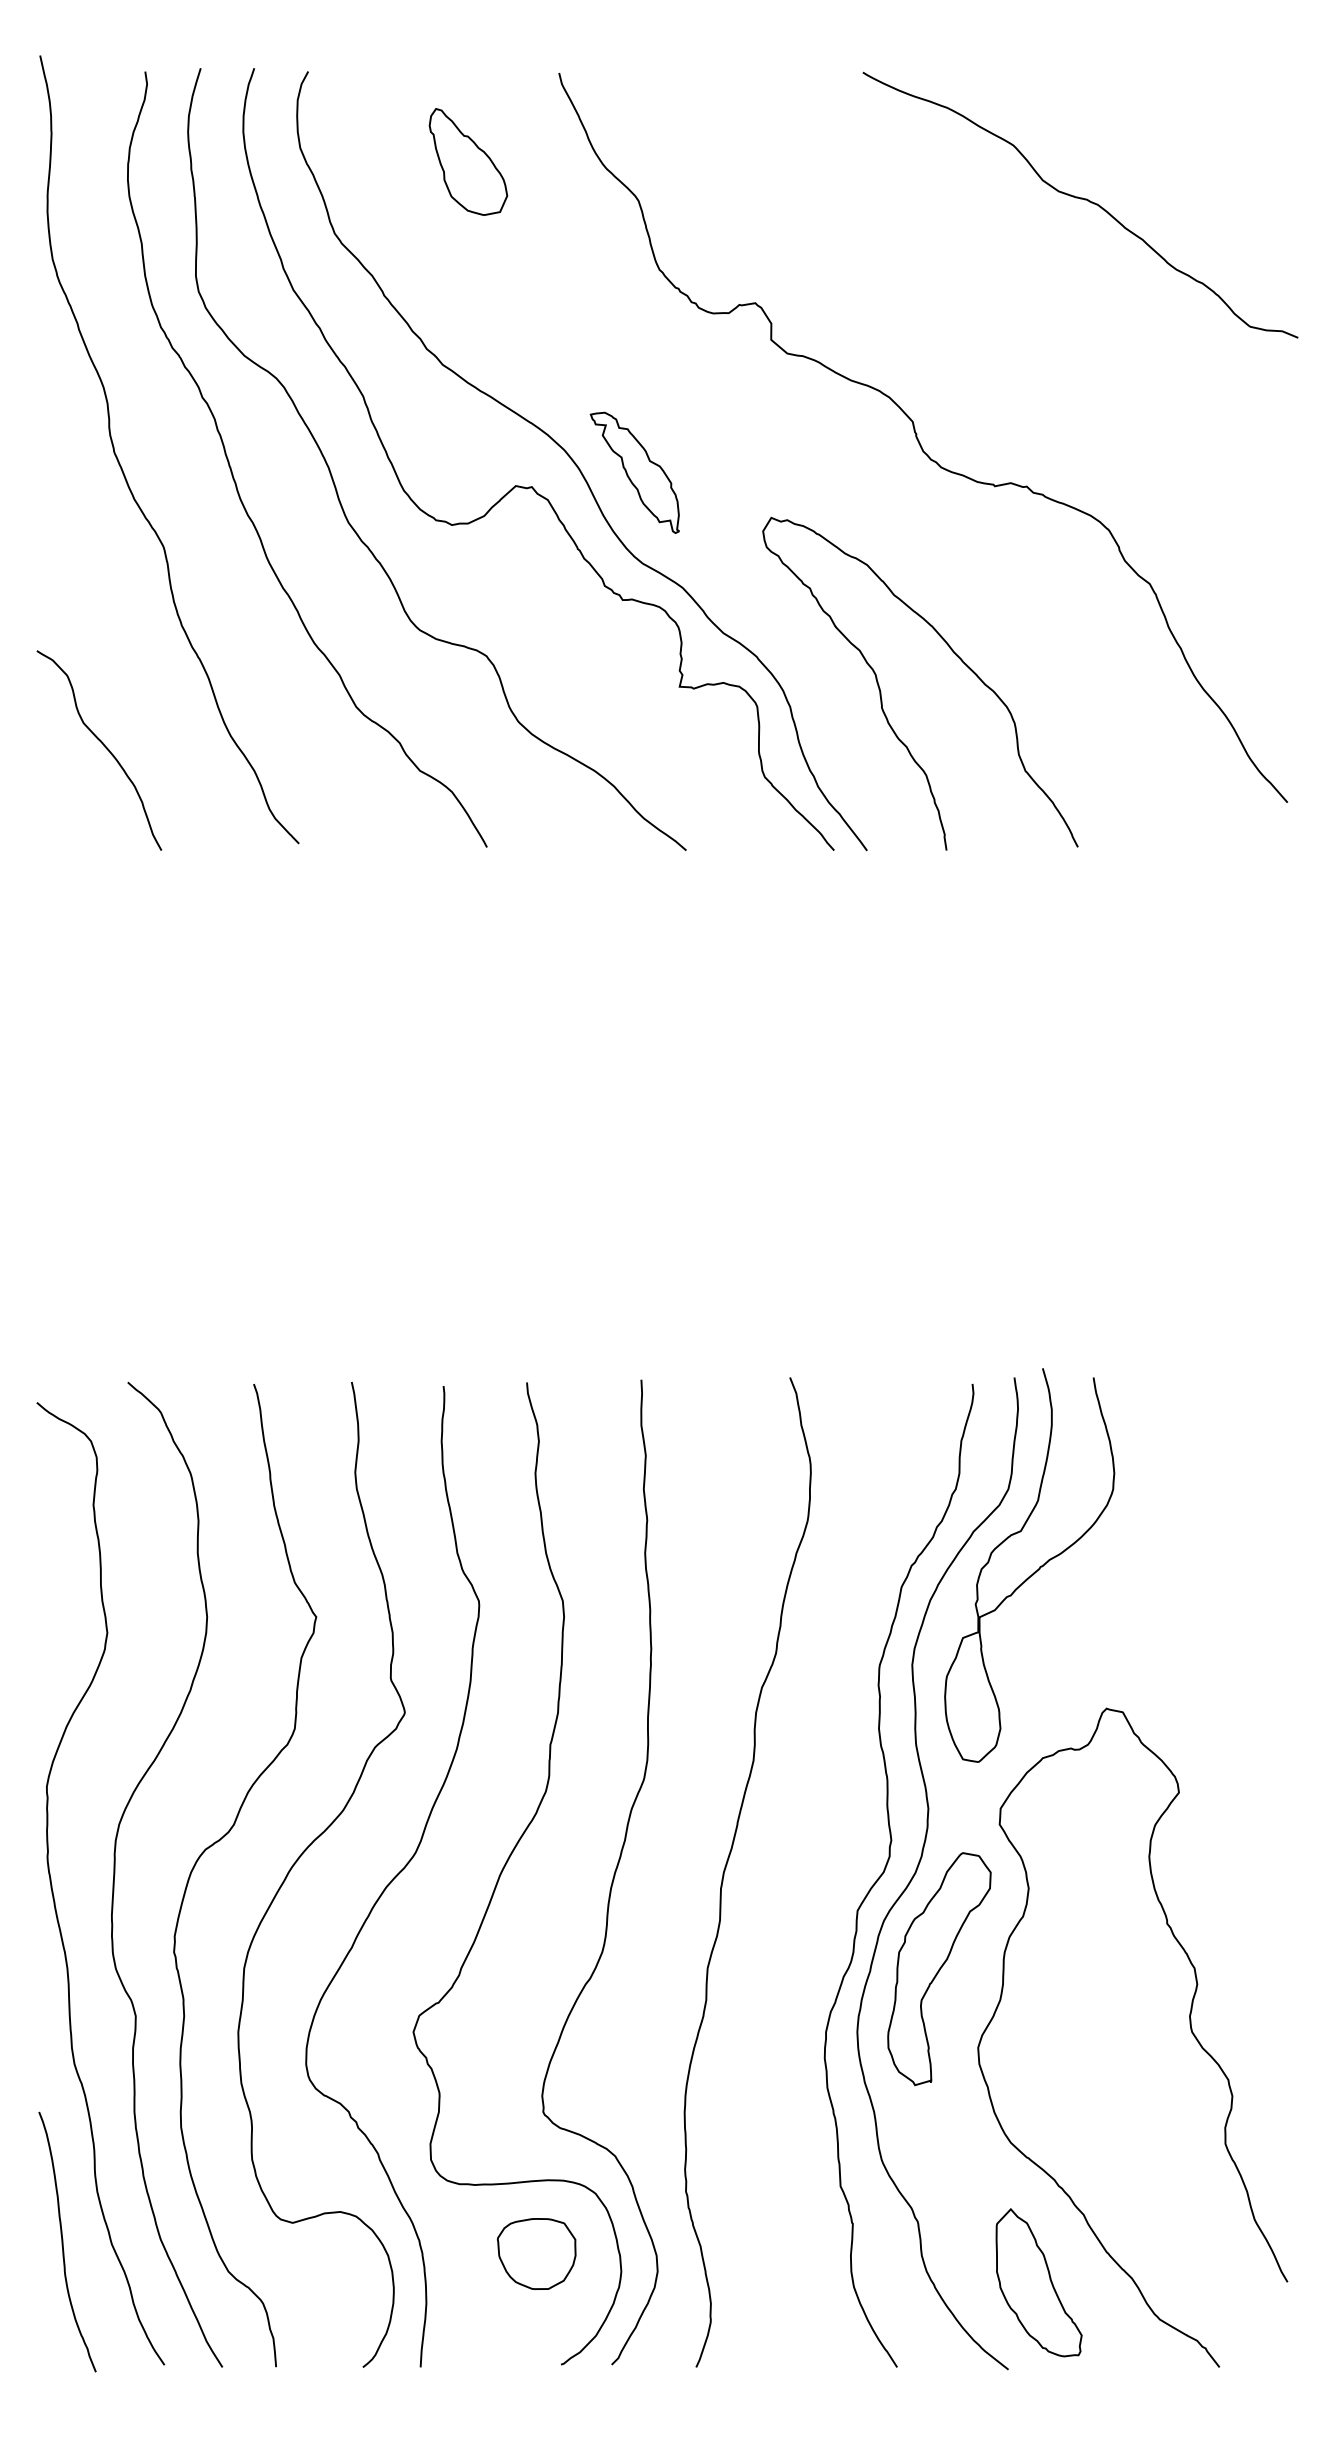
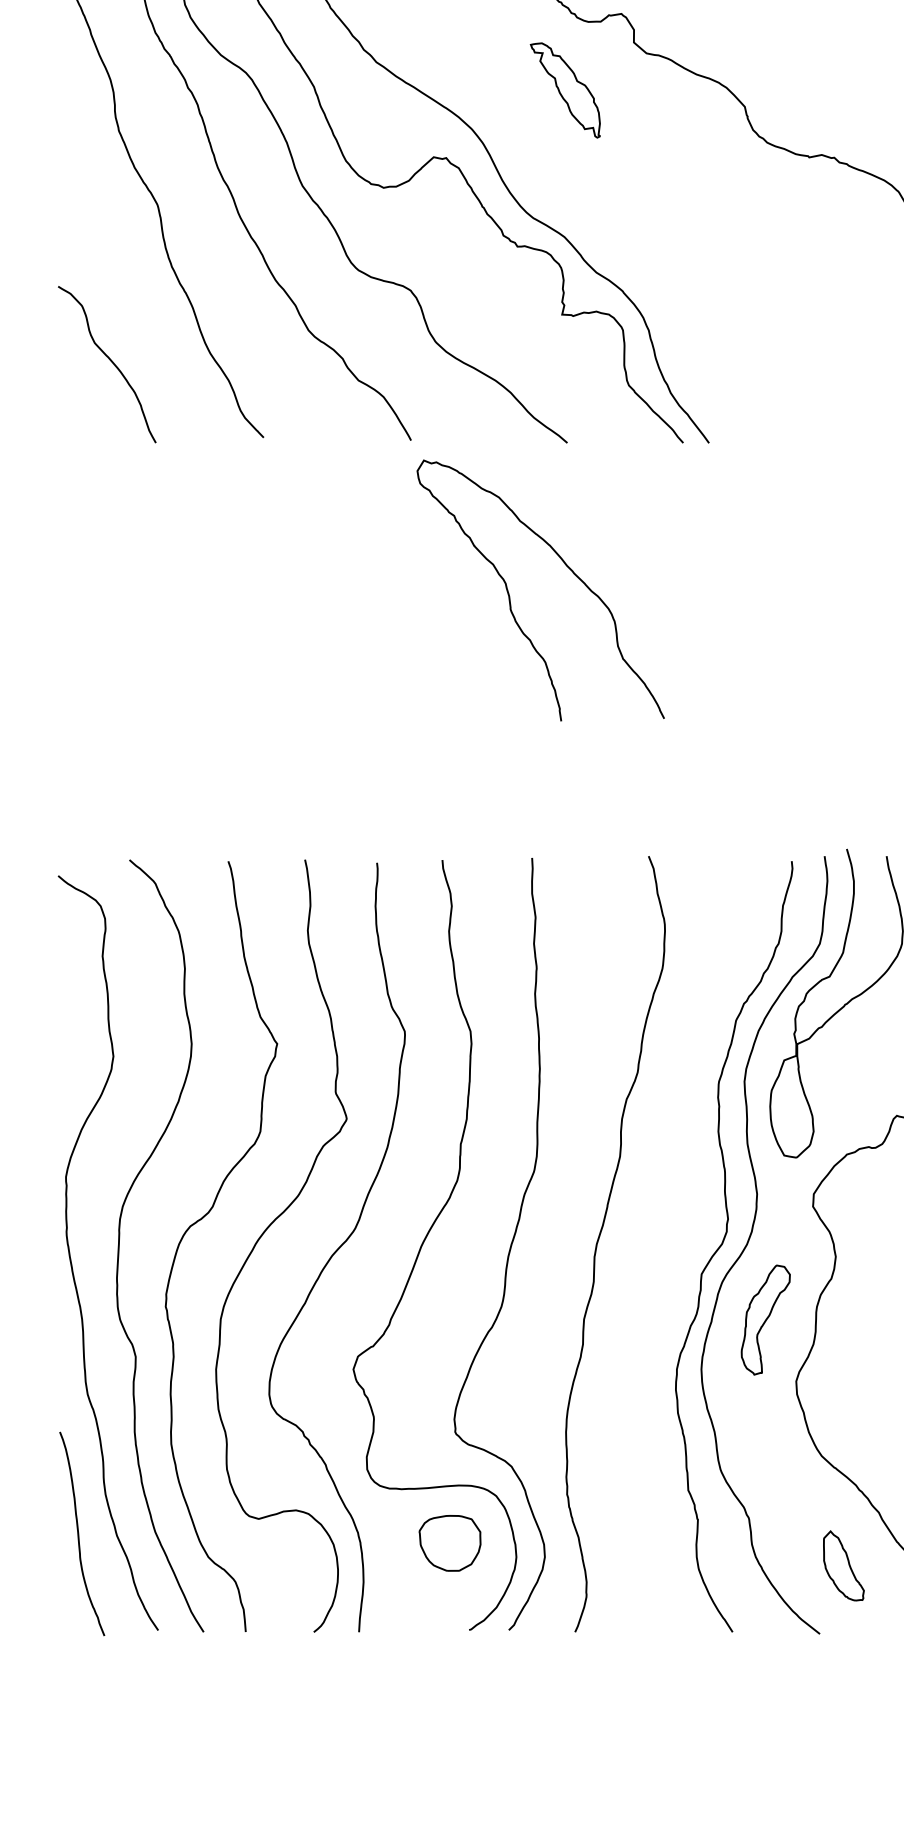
part: (634, 472) -> (565, 90), moved
curve: (881, 691) -> (510, 596), moved
part: (939, 1969) -> (765, 1320), size x0.6
part: (1038, 2282) -> (843, 1565), size x0.6

